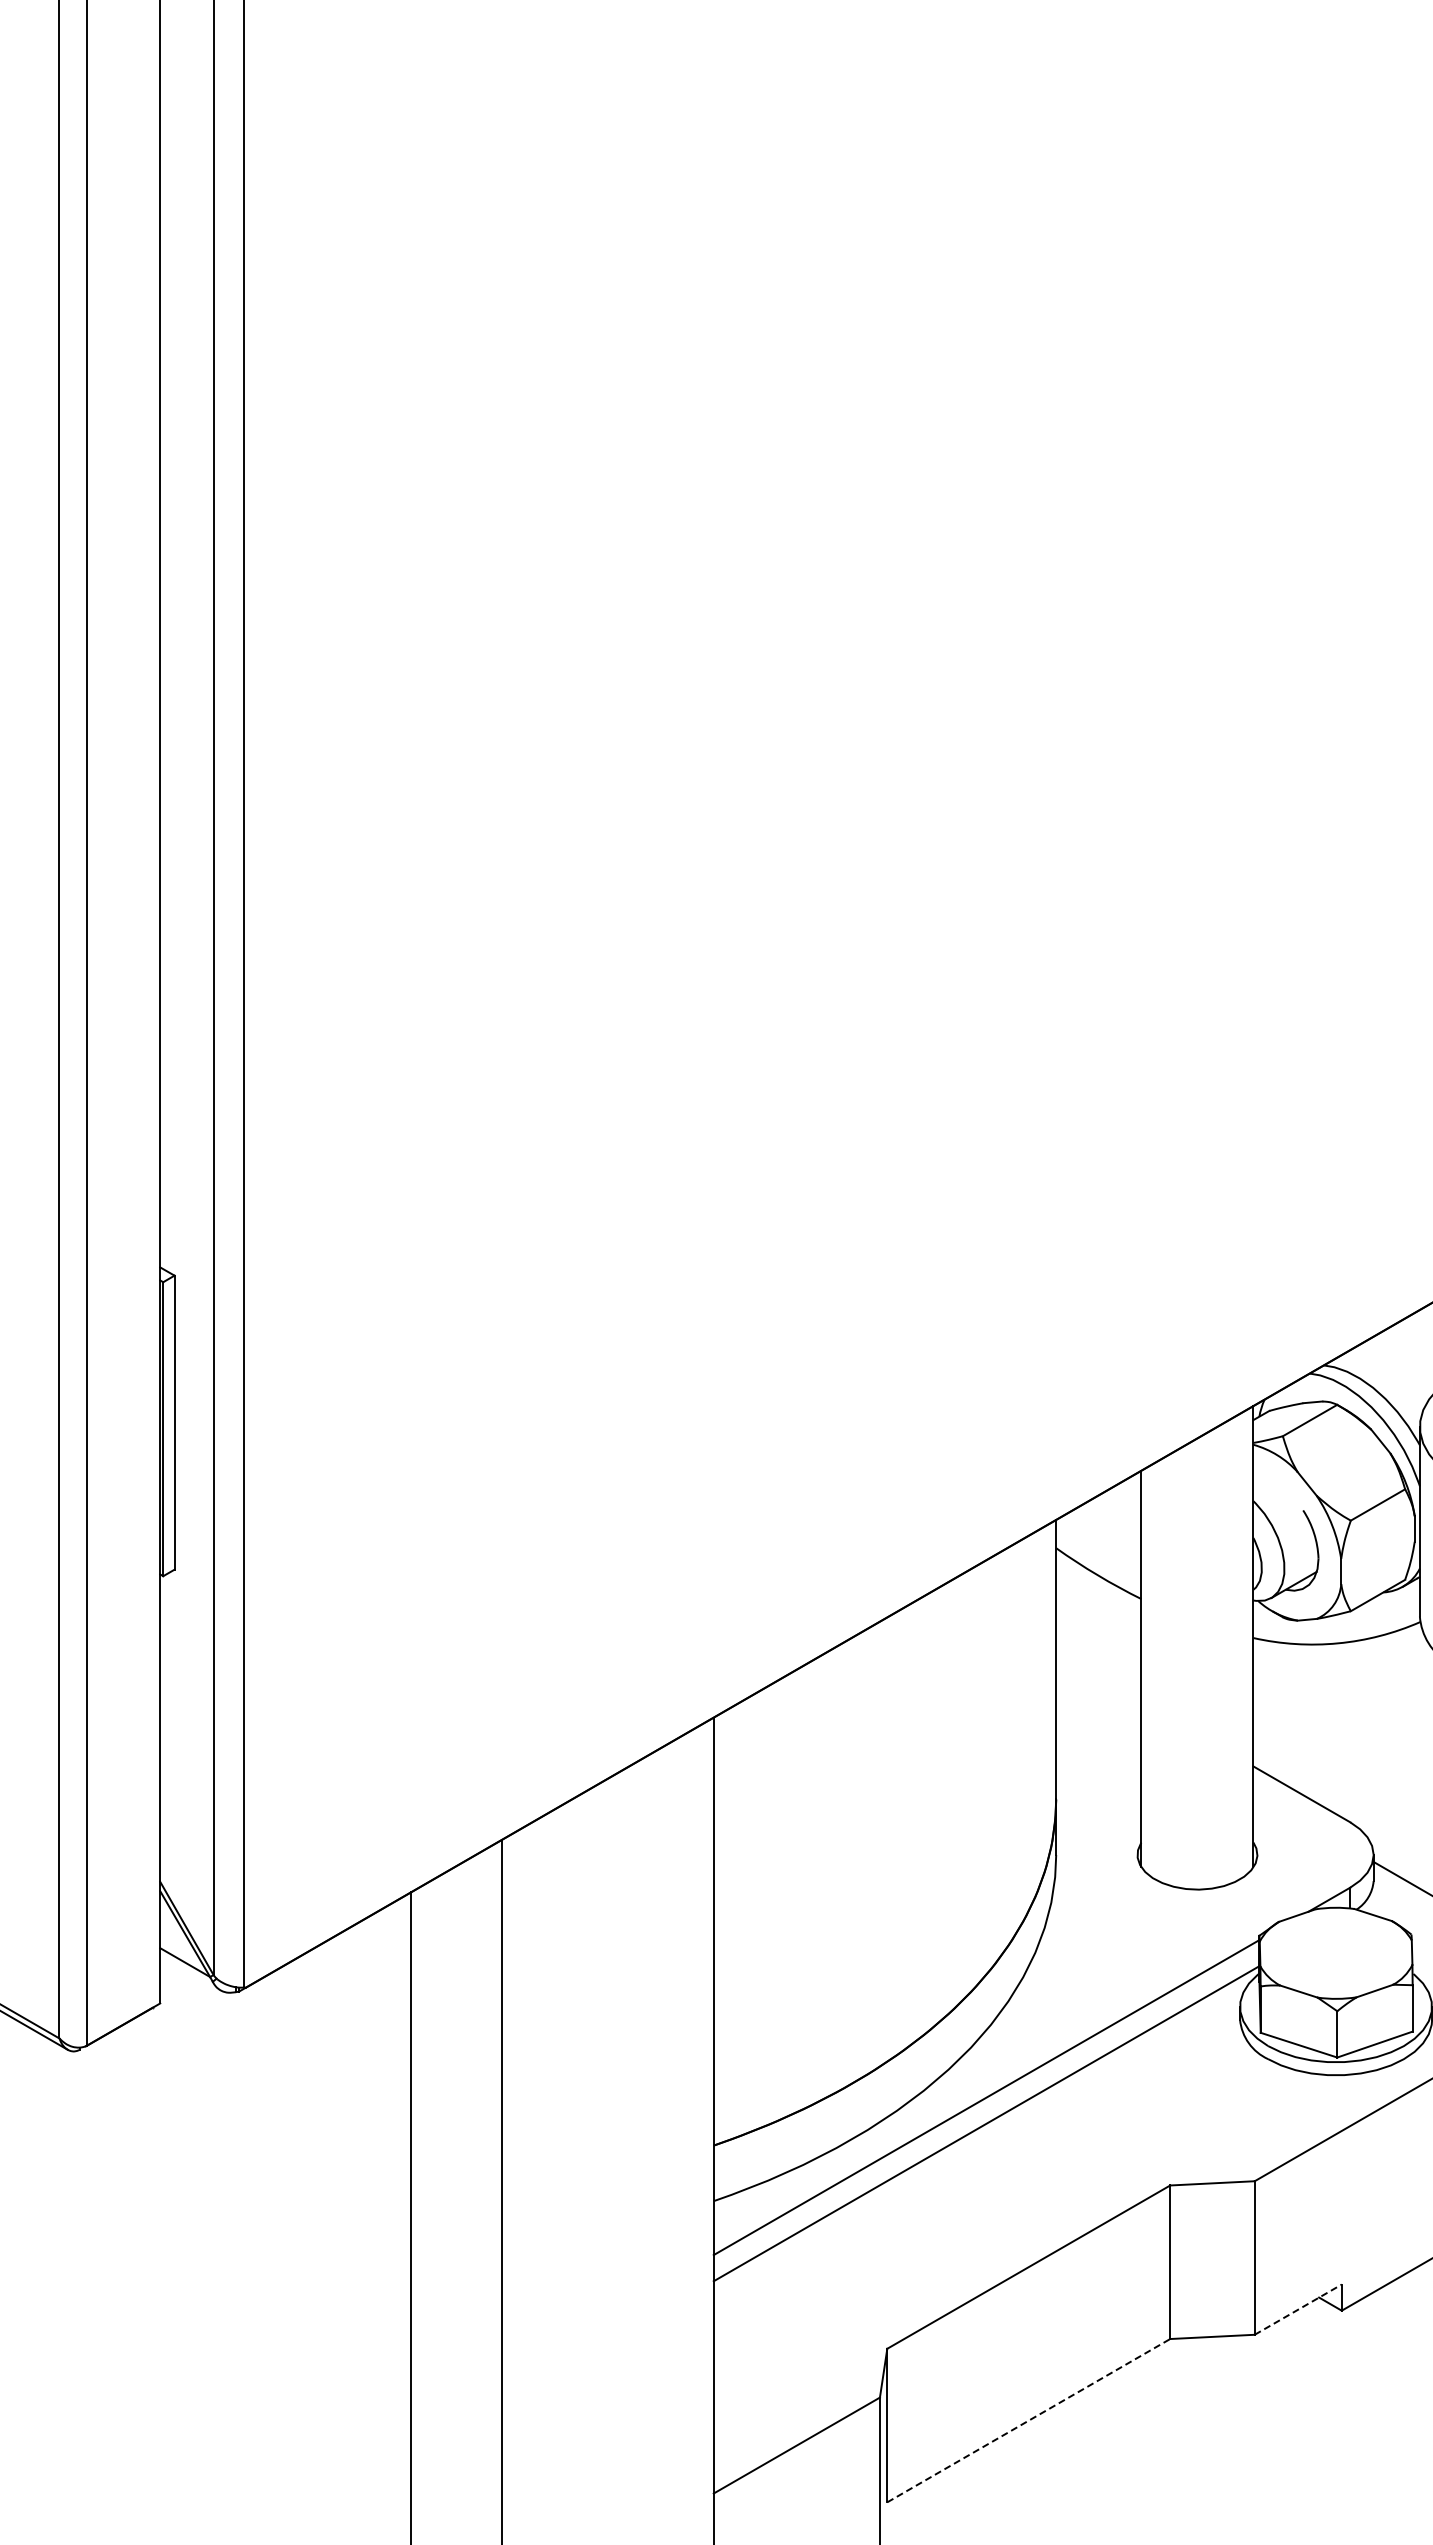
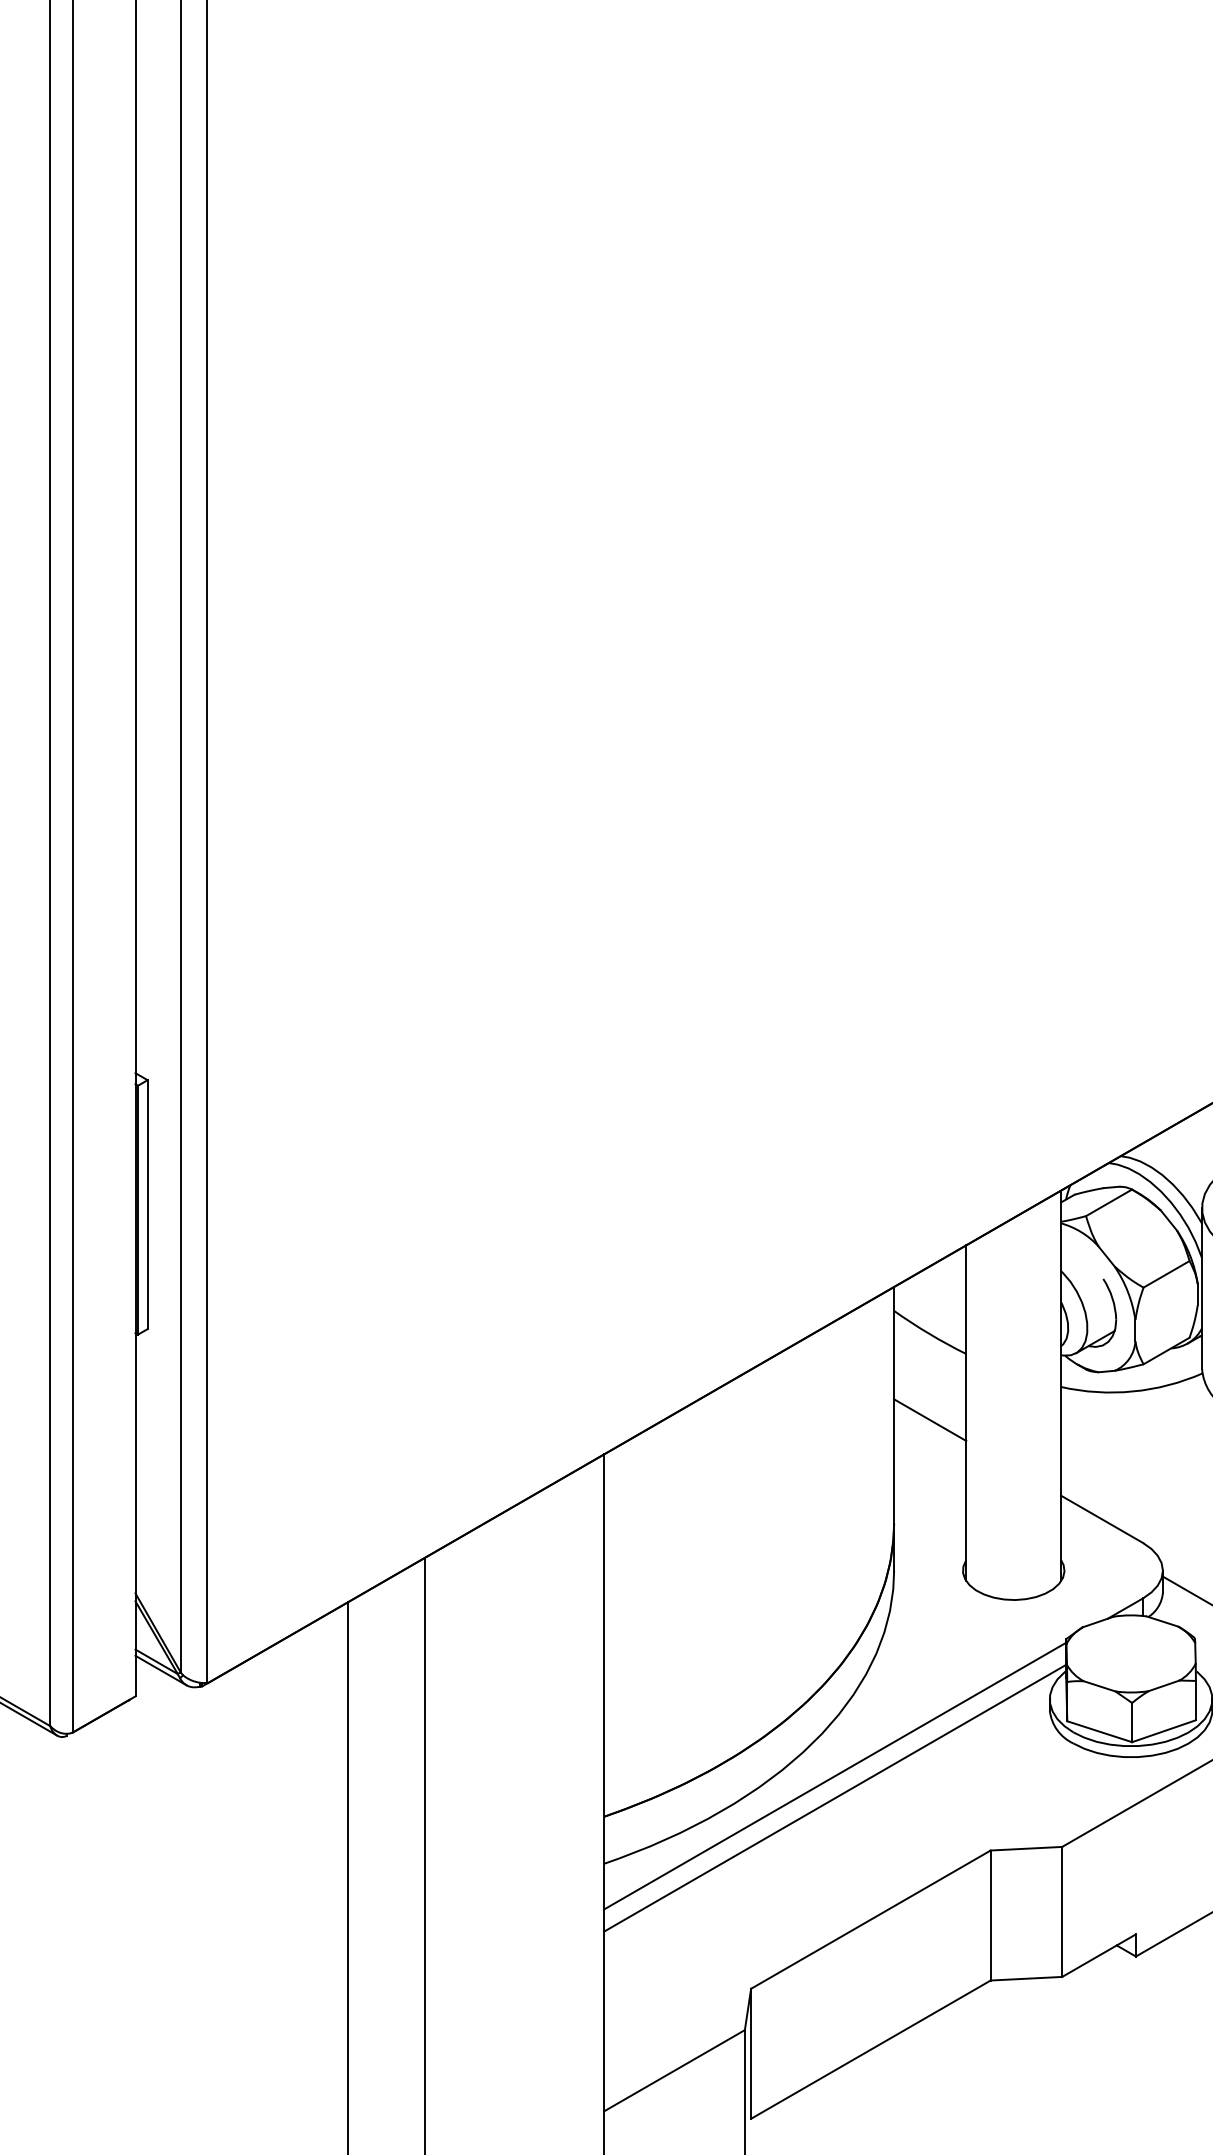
line: (1098, 1676) -> (929, 1419), added
line: (190, 1972) -> (161, 1670), added
line: (1298, 2309) -> (1099, 1955), dashed -> solid
line: (1029, 2420) -> (871, 2049), dashed -> solid

